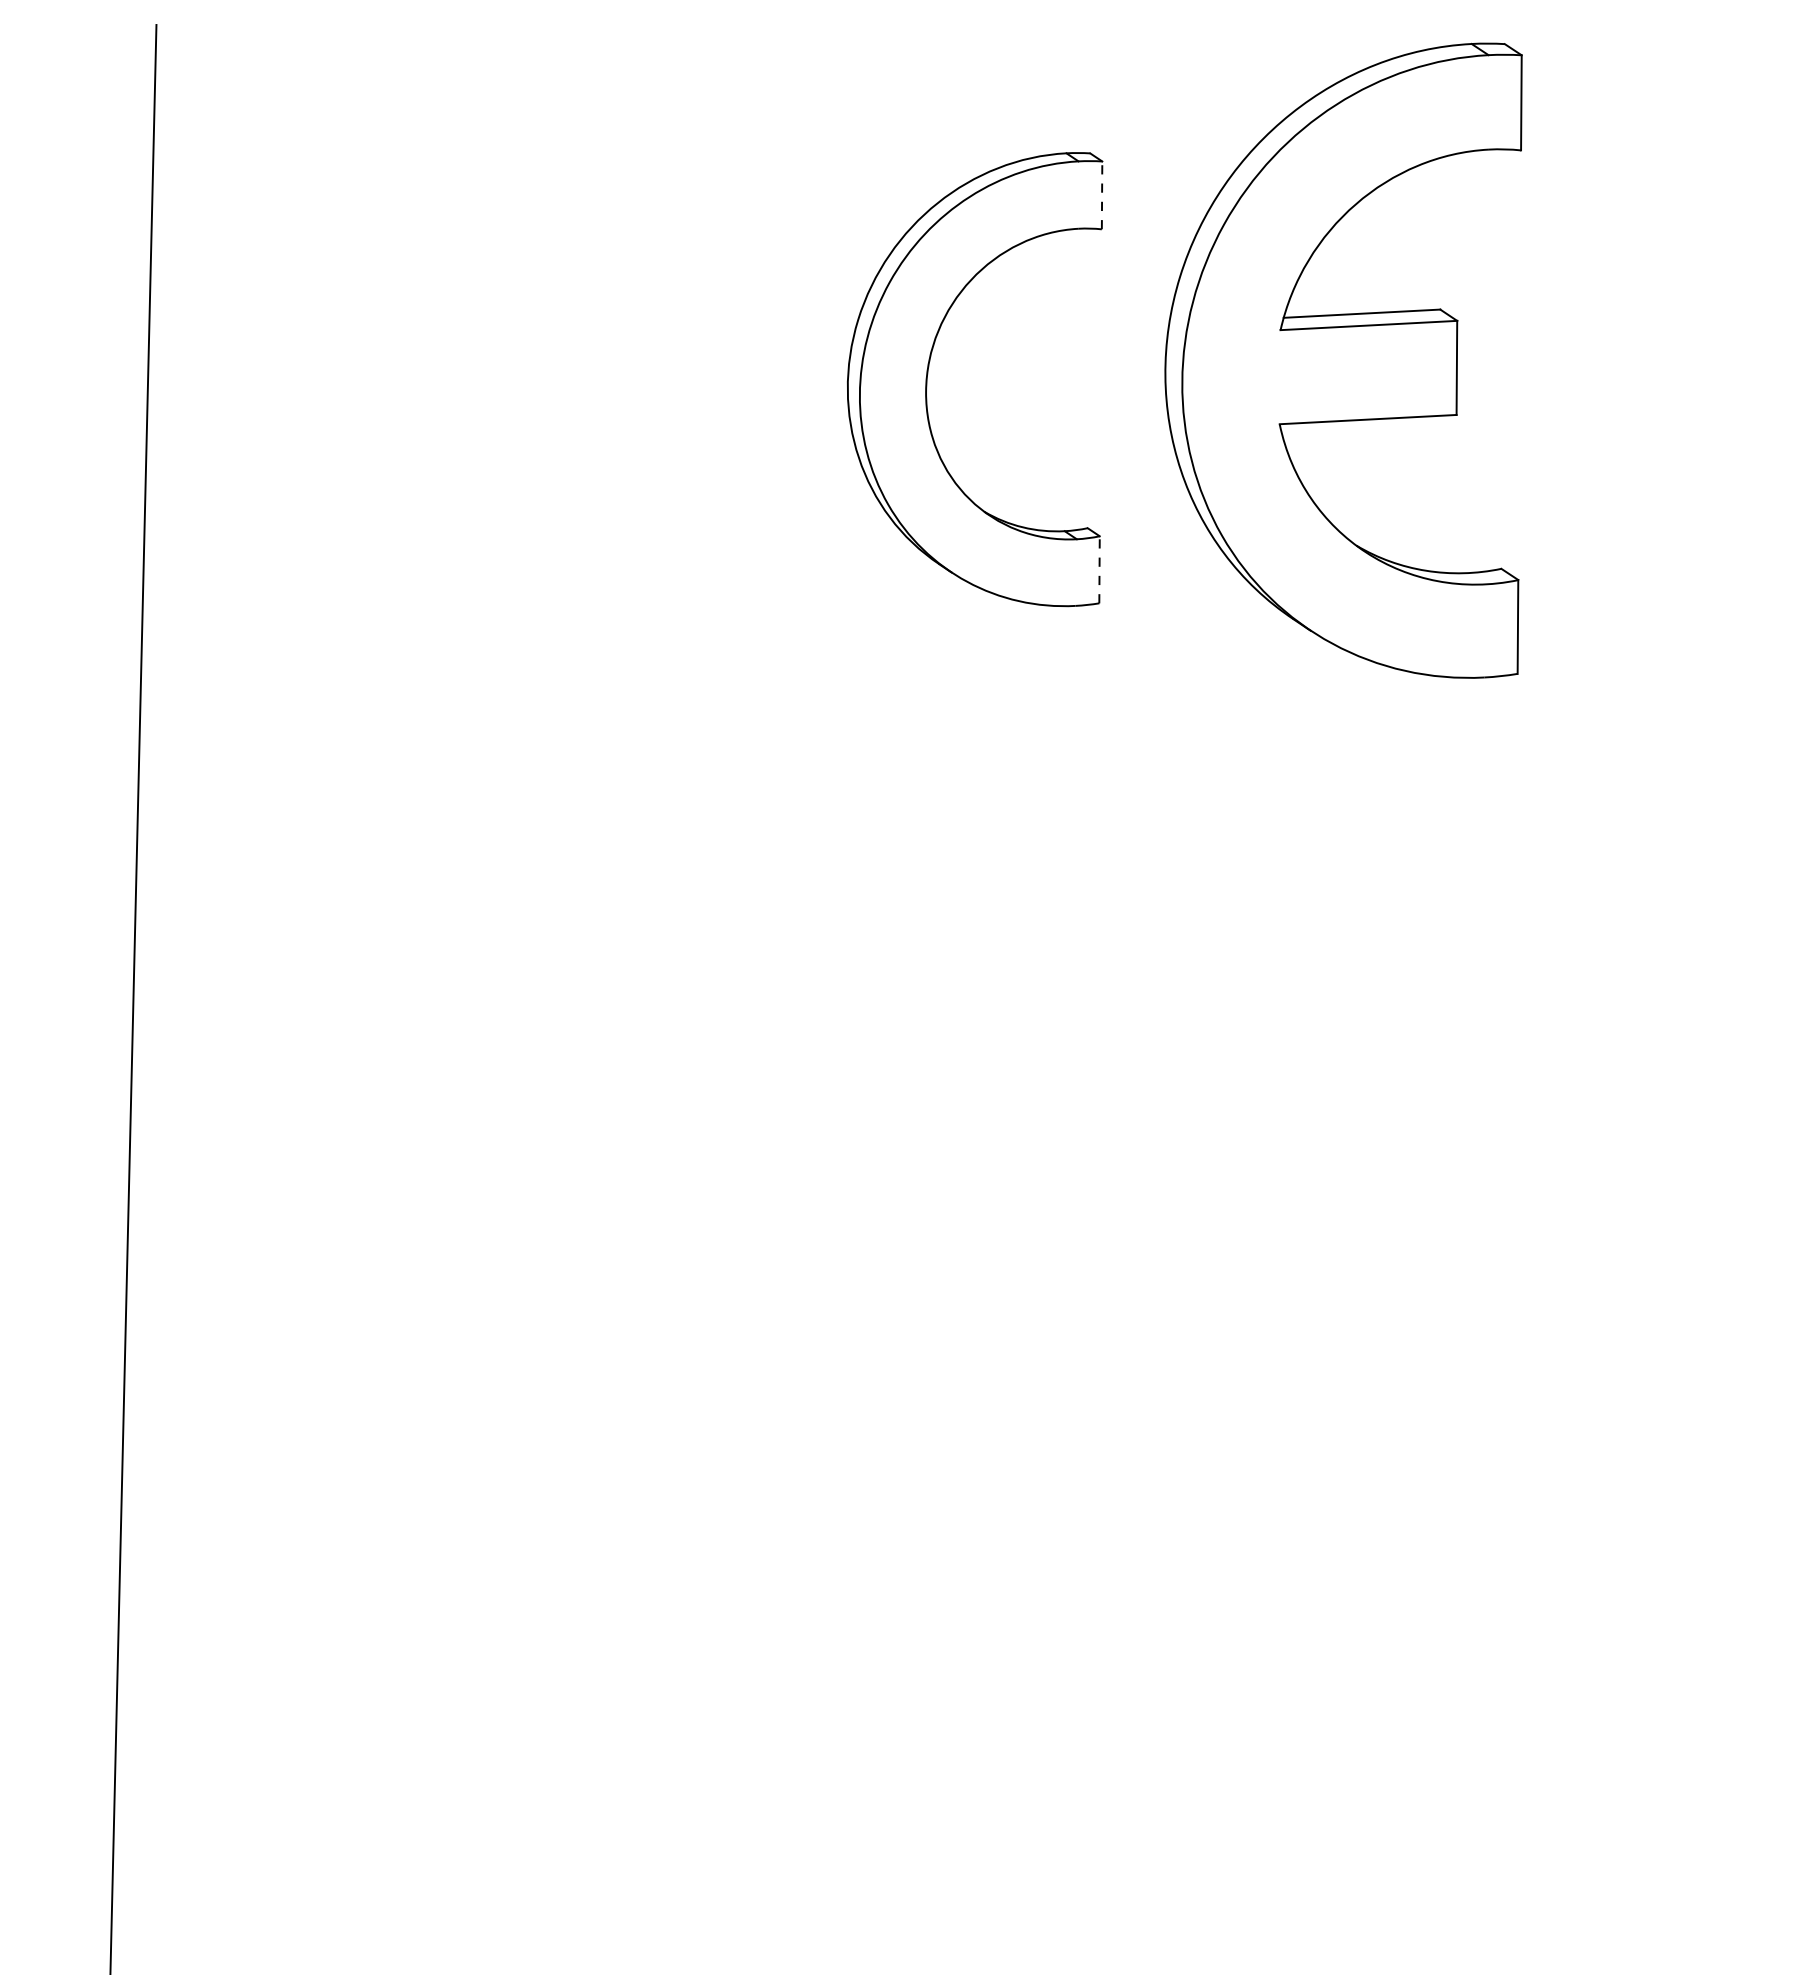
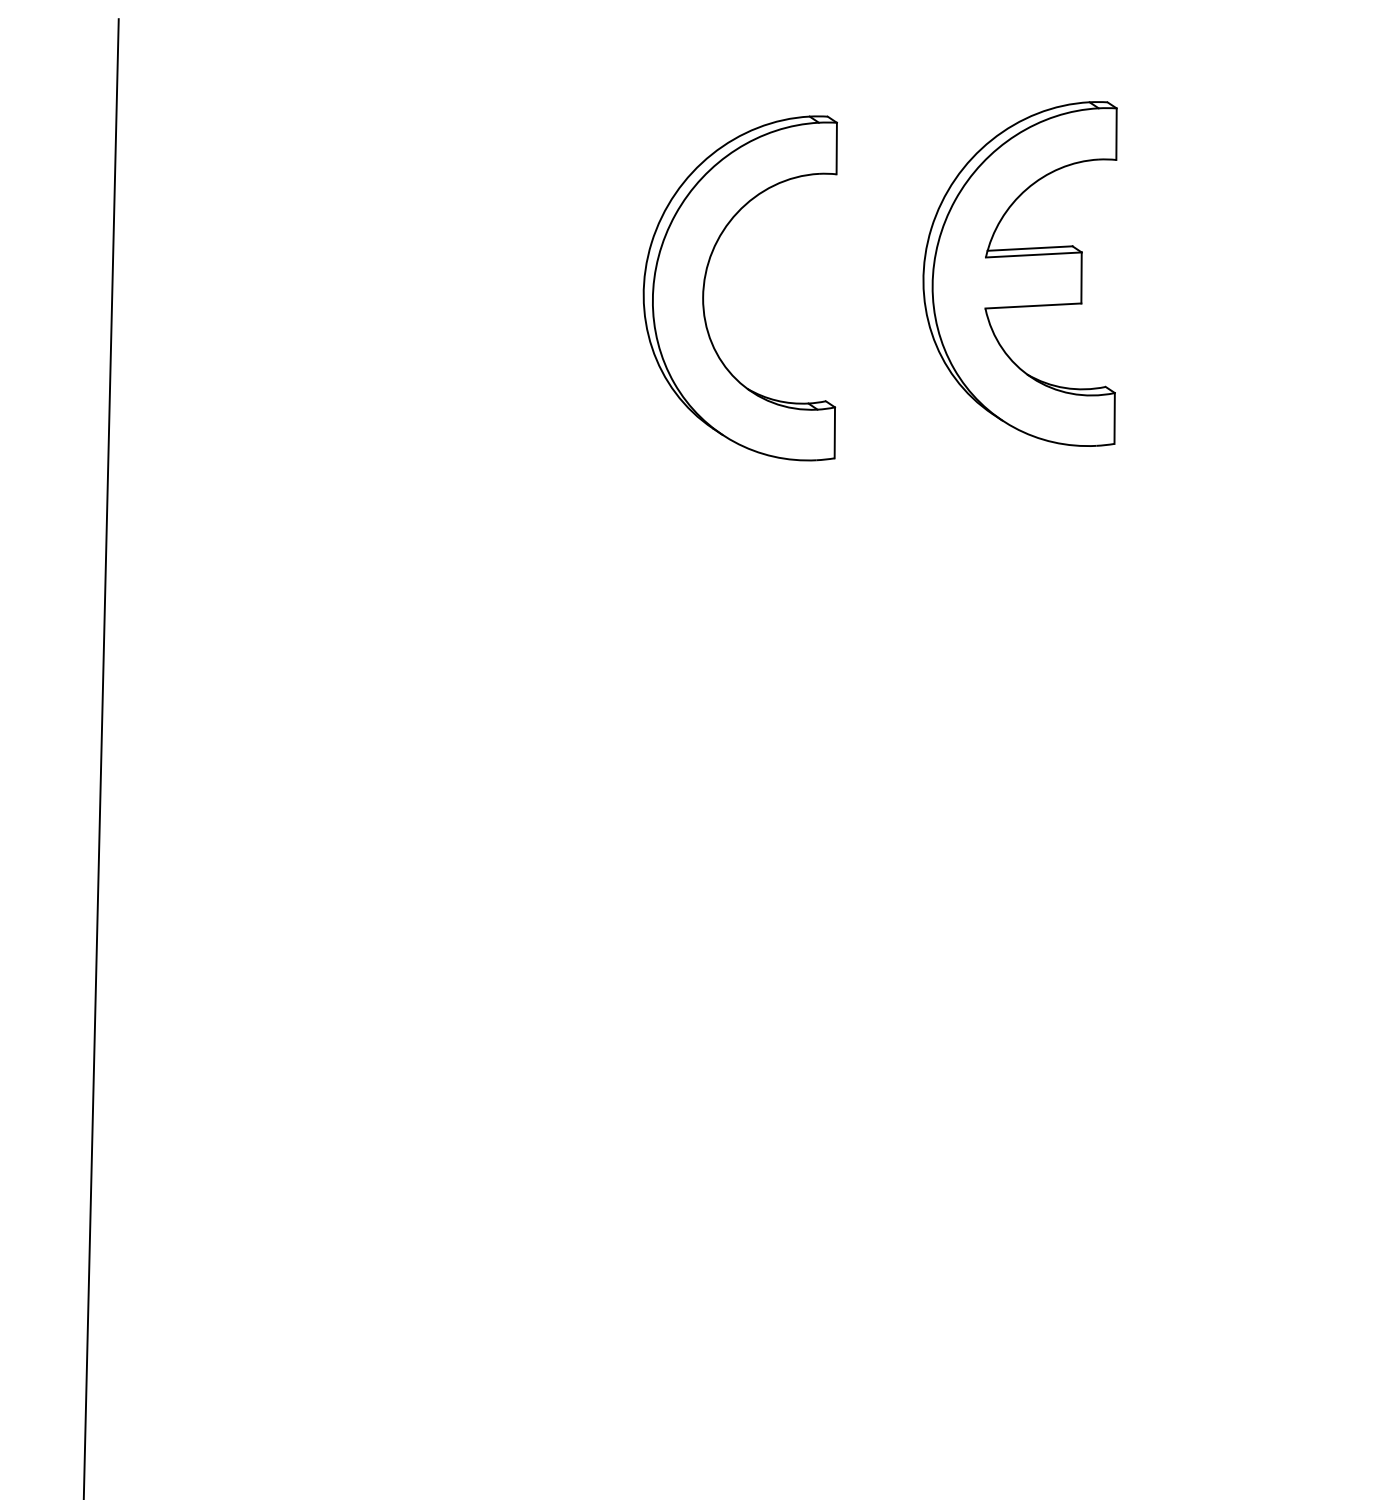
line: (1101, 195) -> (836, 148), dashed -> solid
part: (1342, 359) -> (1019, 273), size x0.71
line: (1099, 569) -> (834, 432), dashed -> solid

